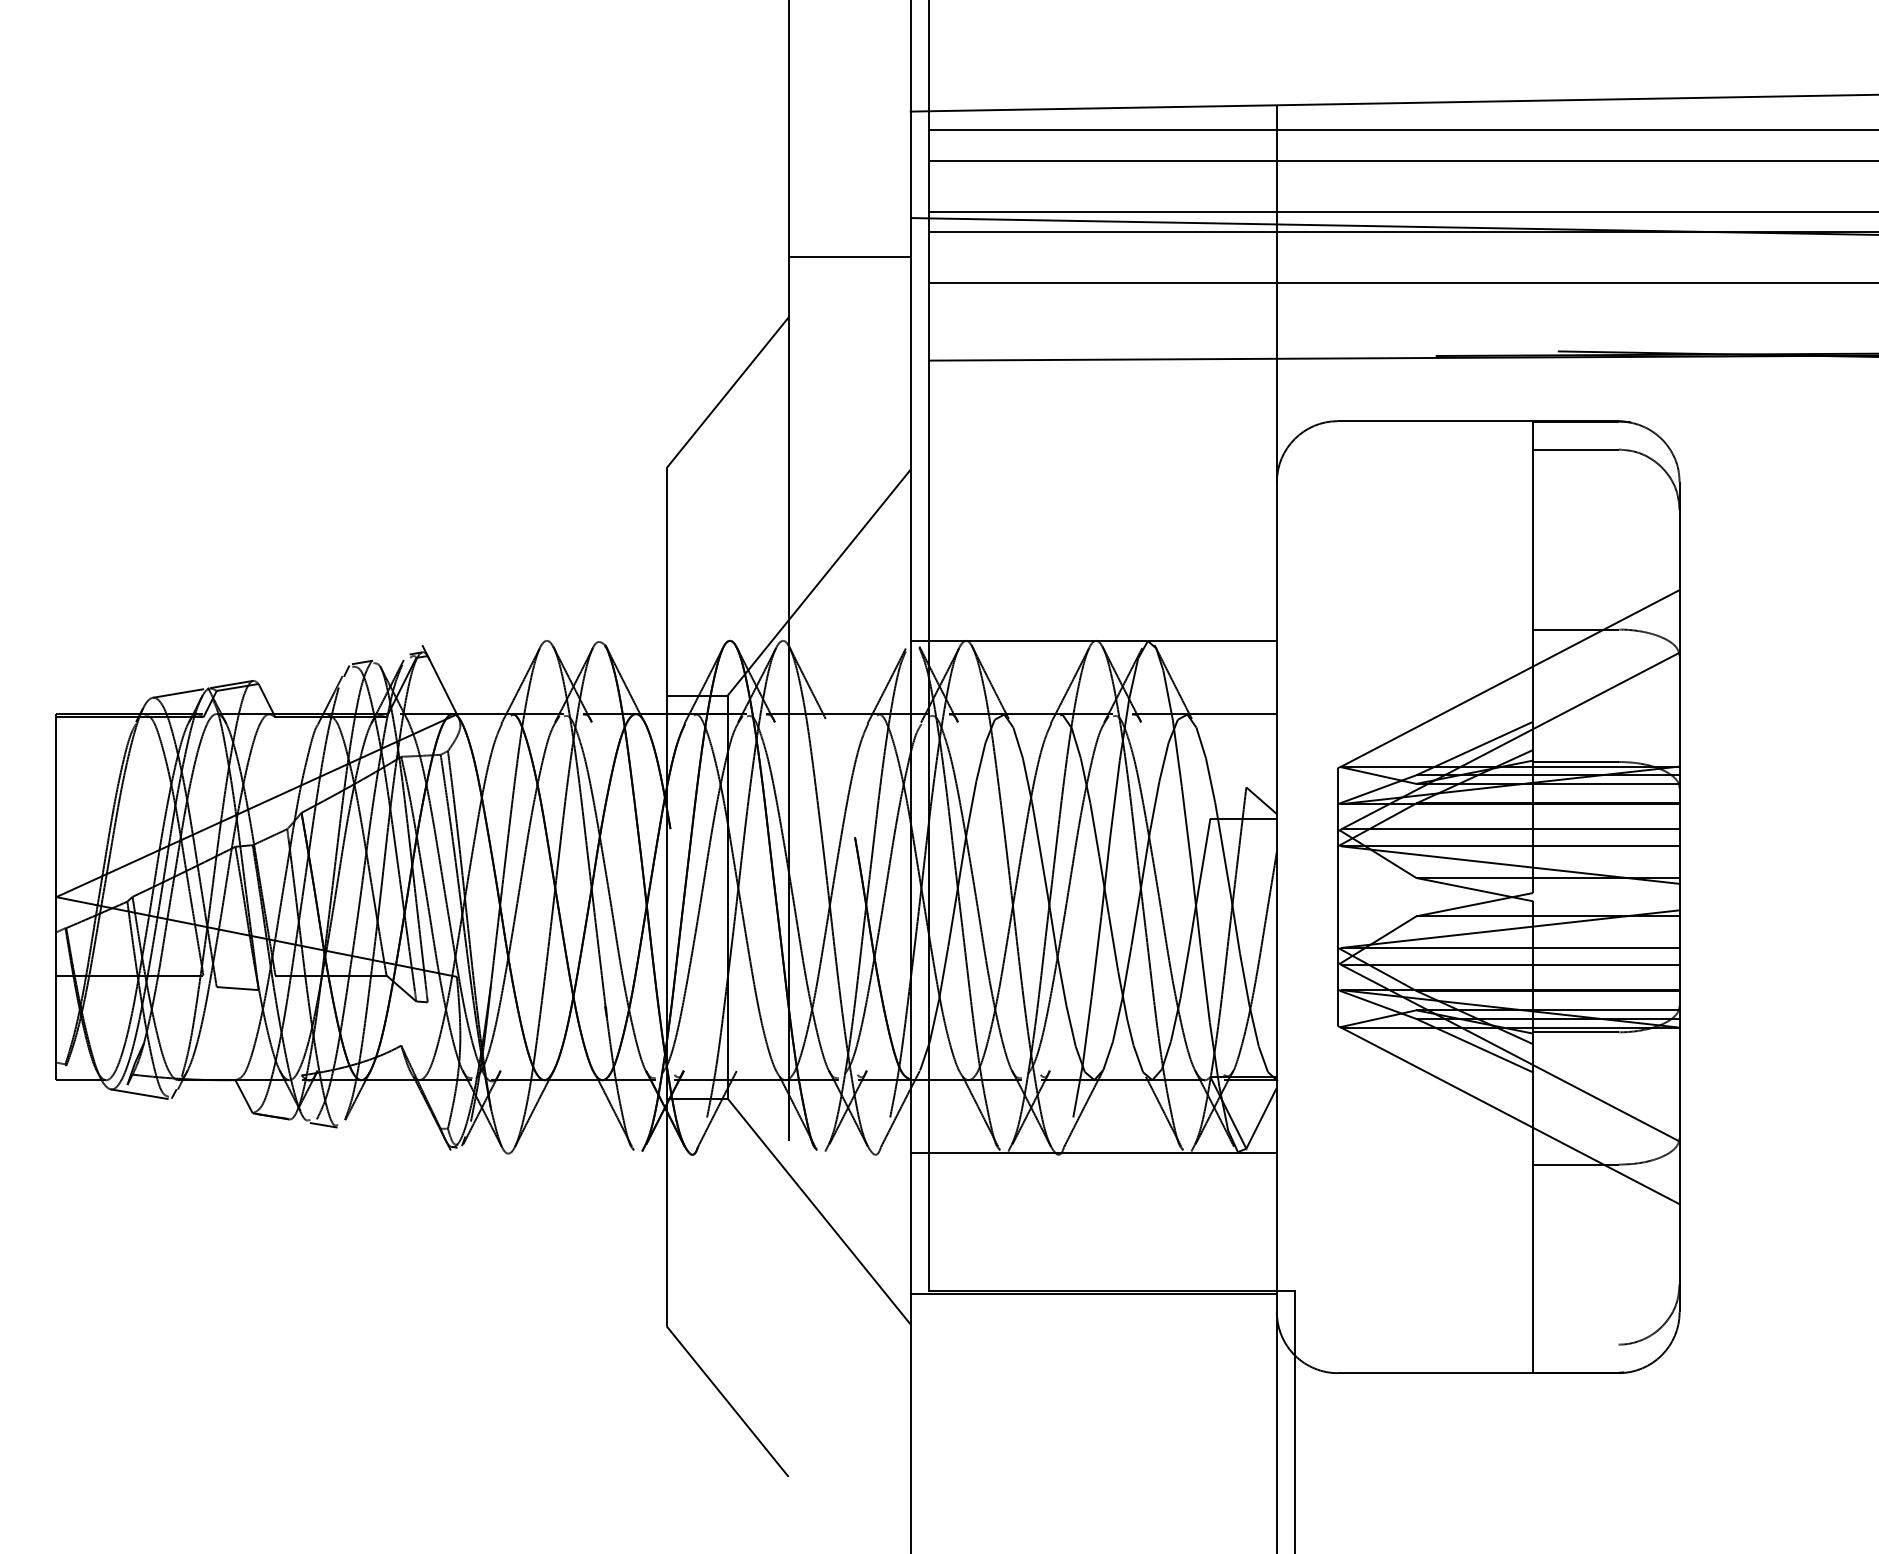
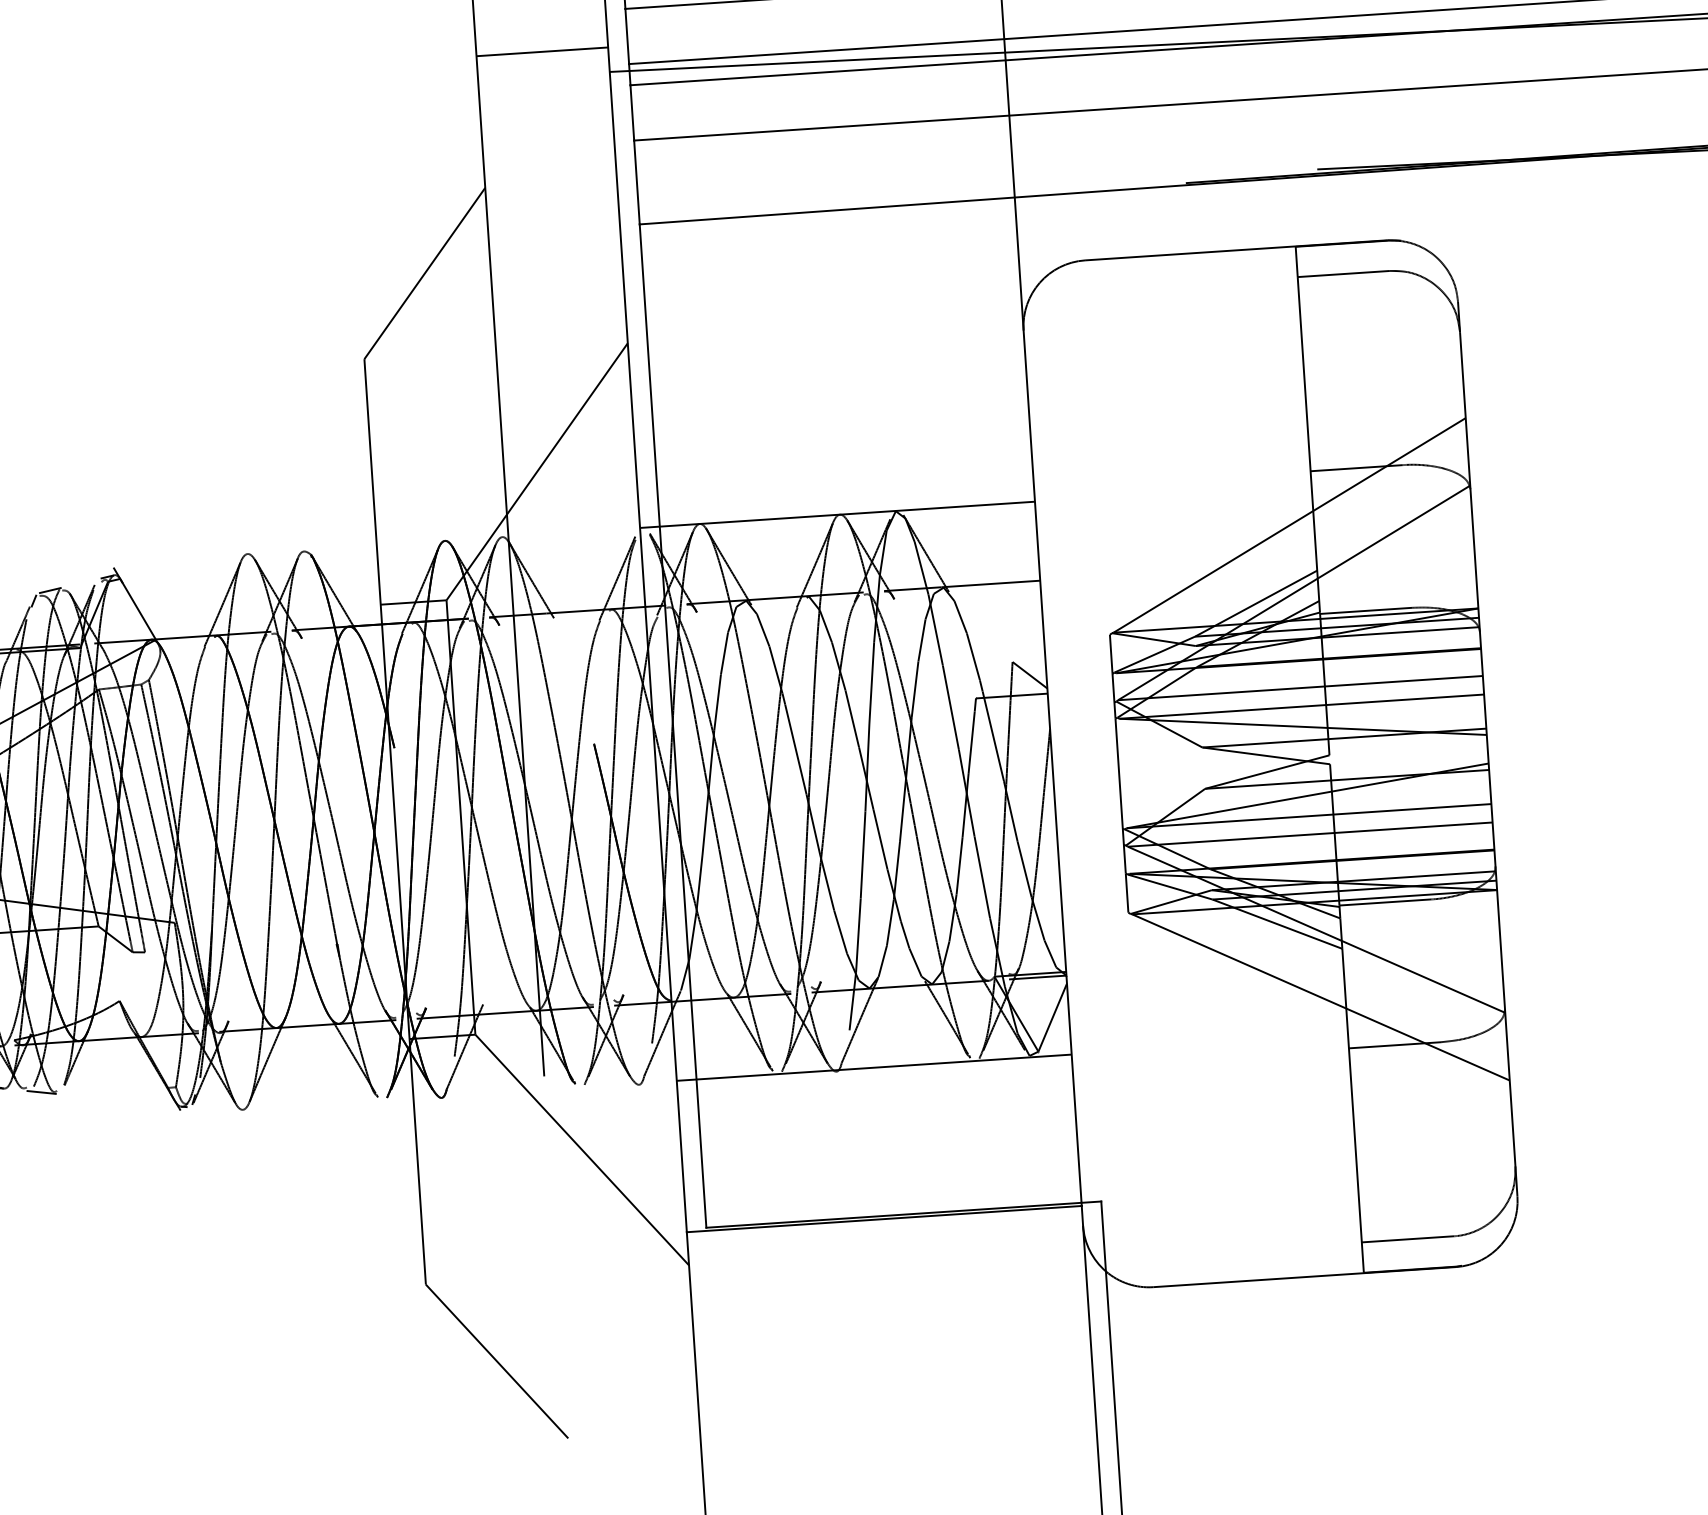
line: (849, 257) -> (542, 52), moved
line: (1575, 1344) -> (1407, 1239), added

